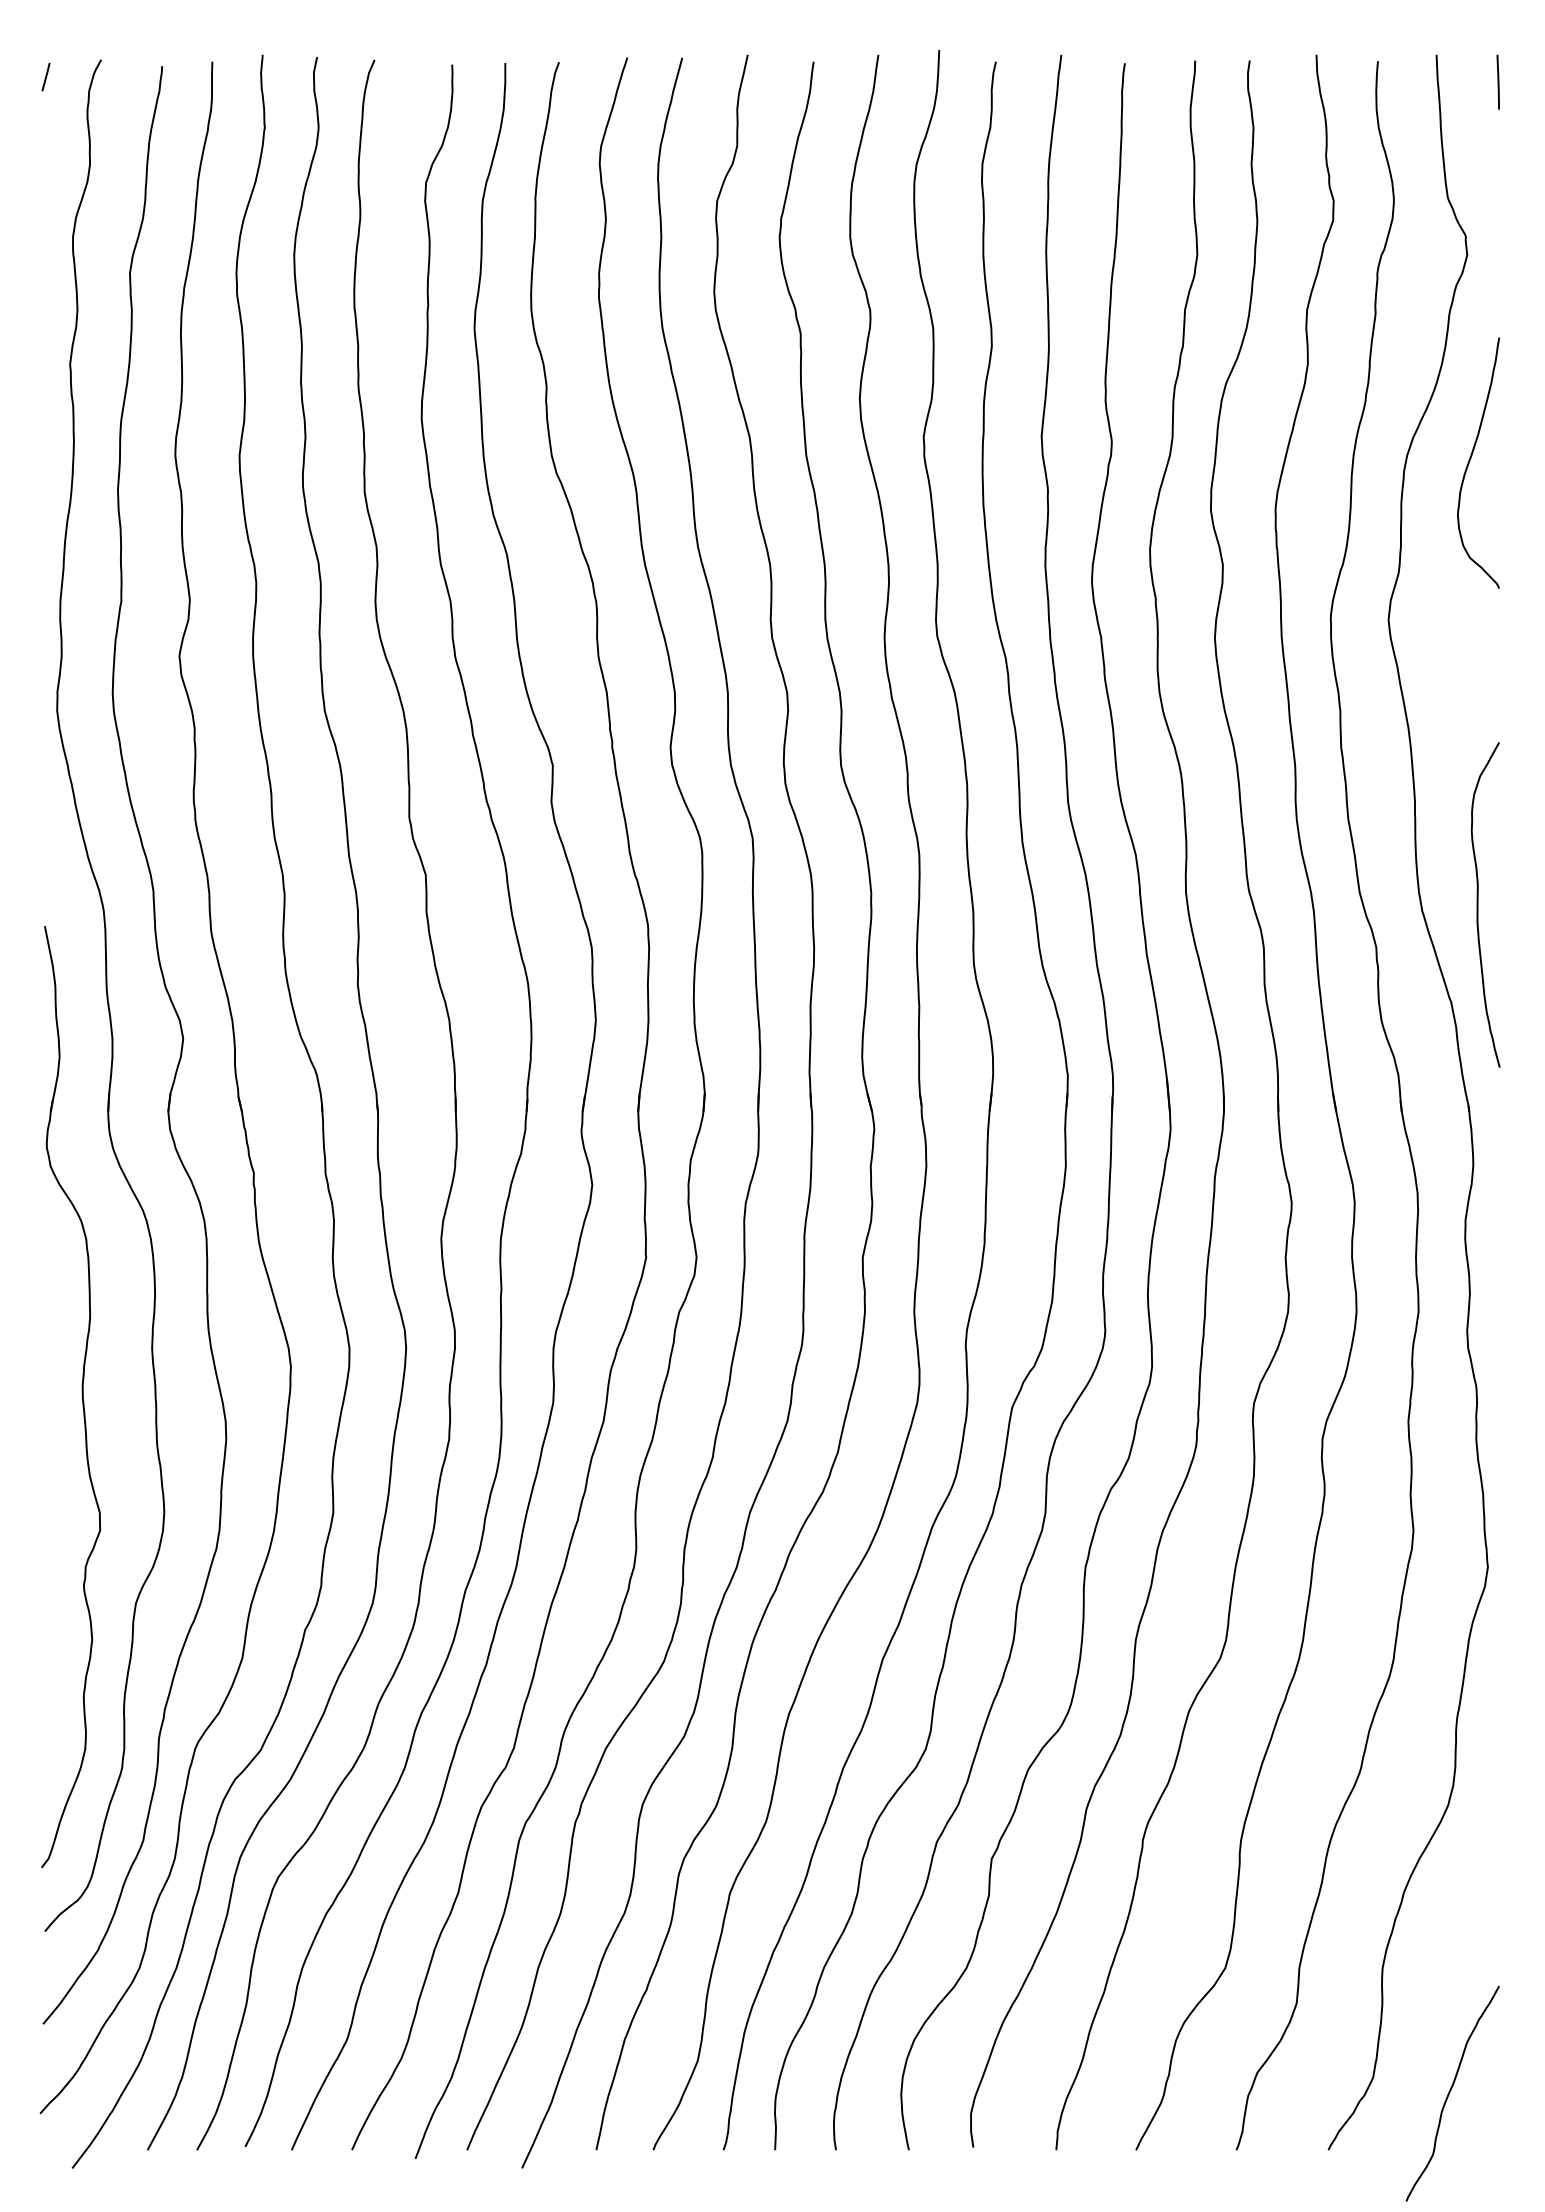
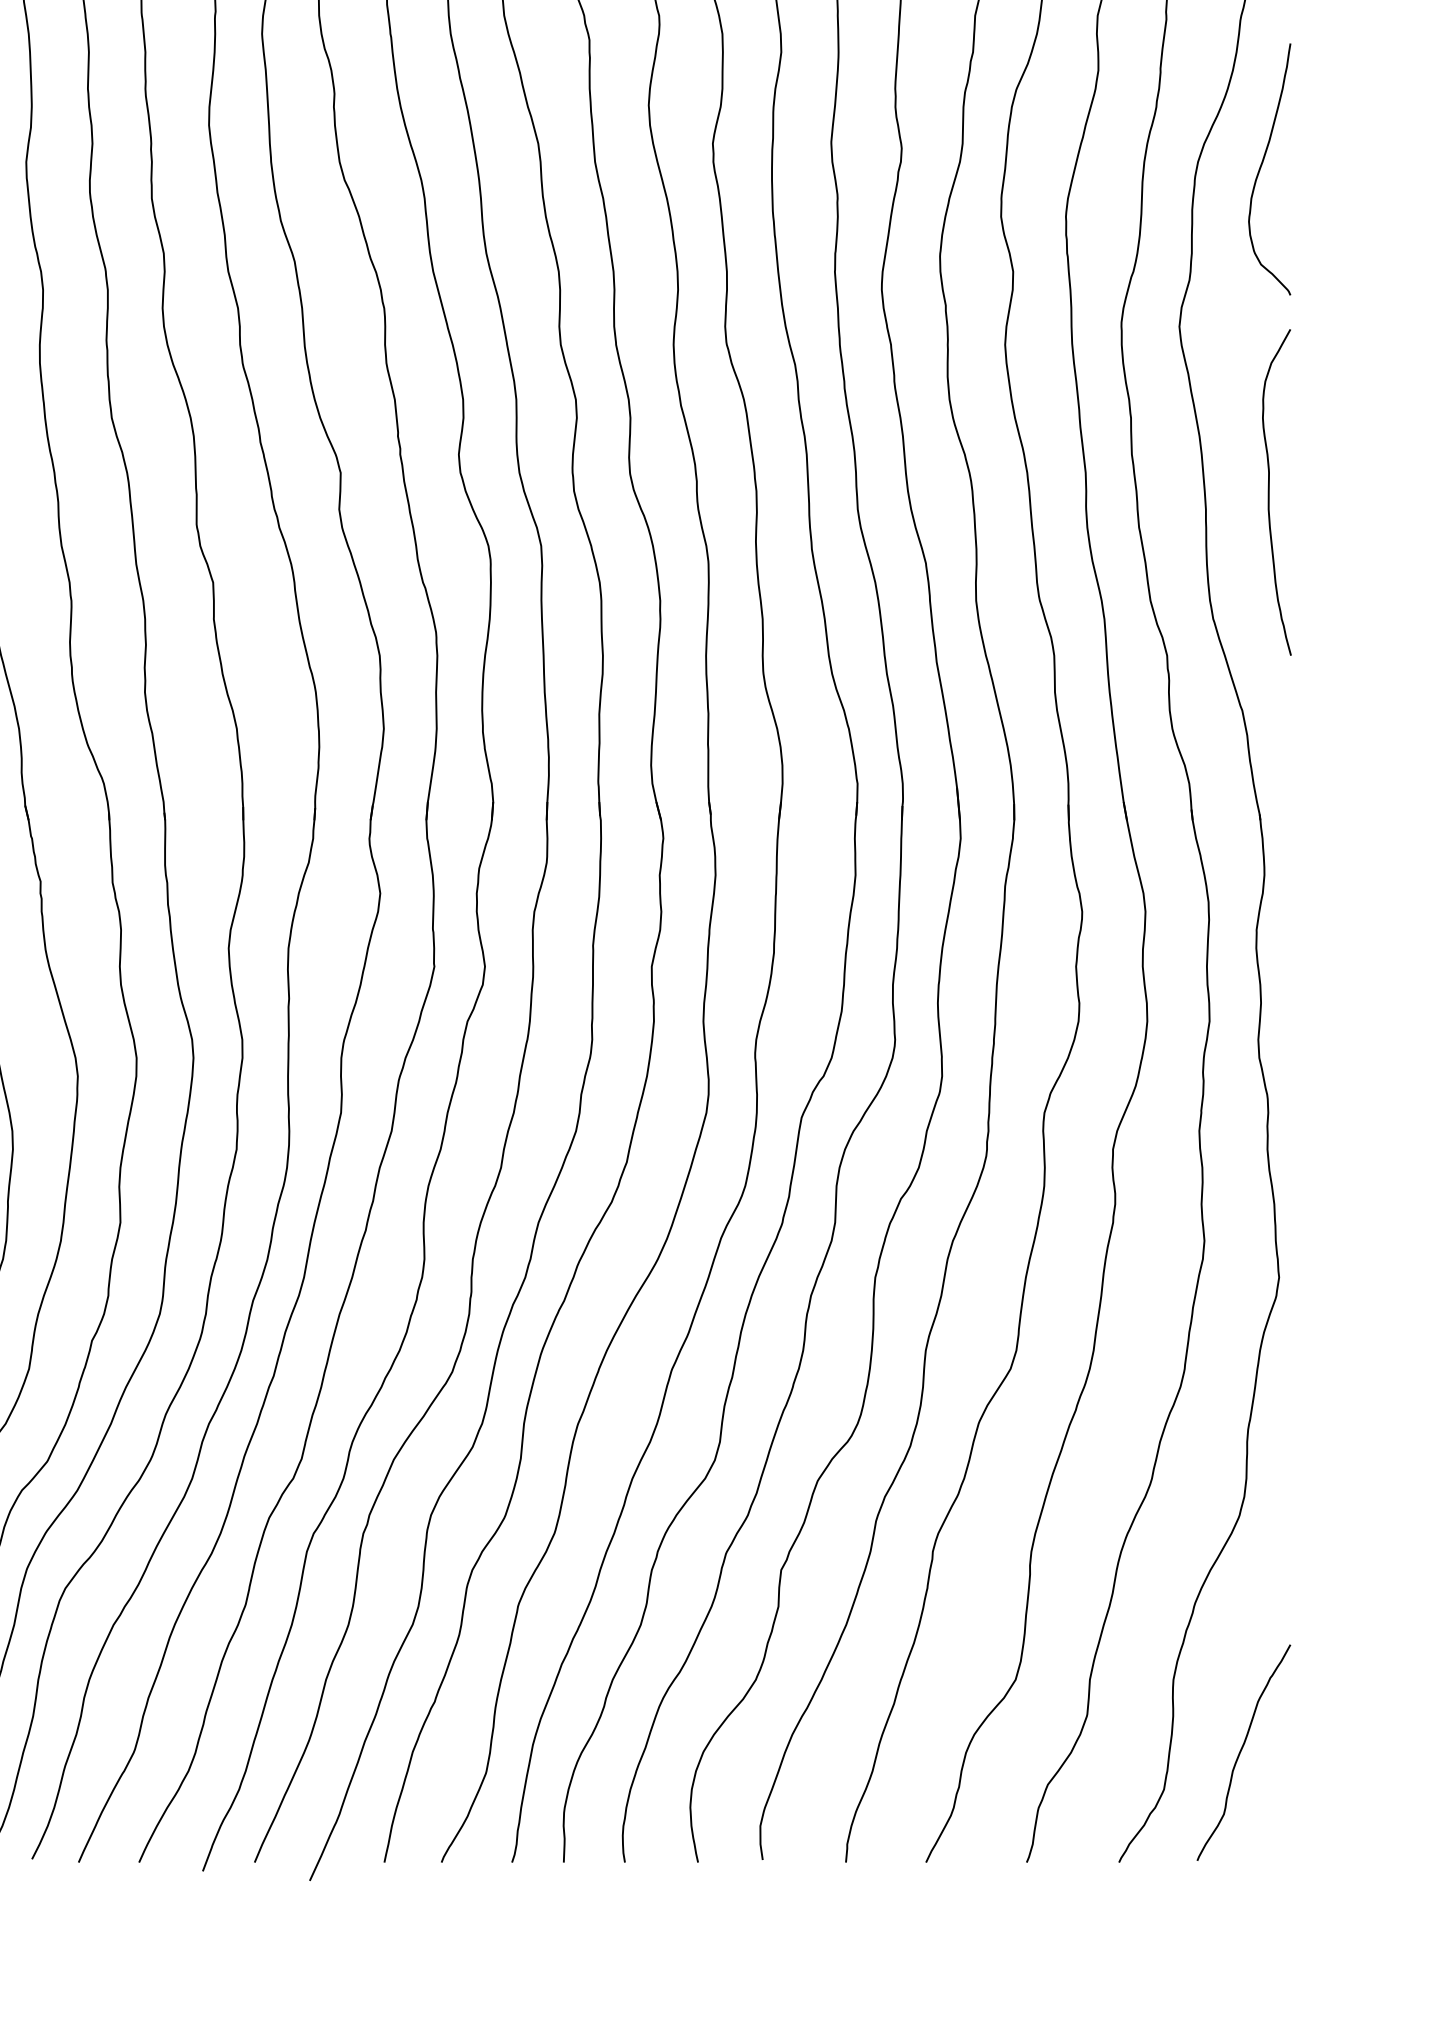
curve: (1478, 904) -> (1269, 491), moved
curve: (1450, 2092) -> (1241, 1751), moved

